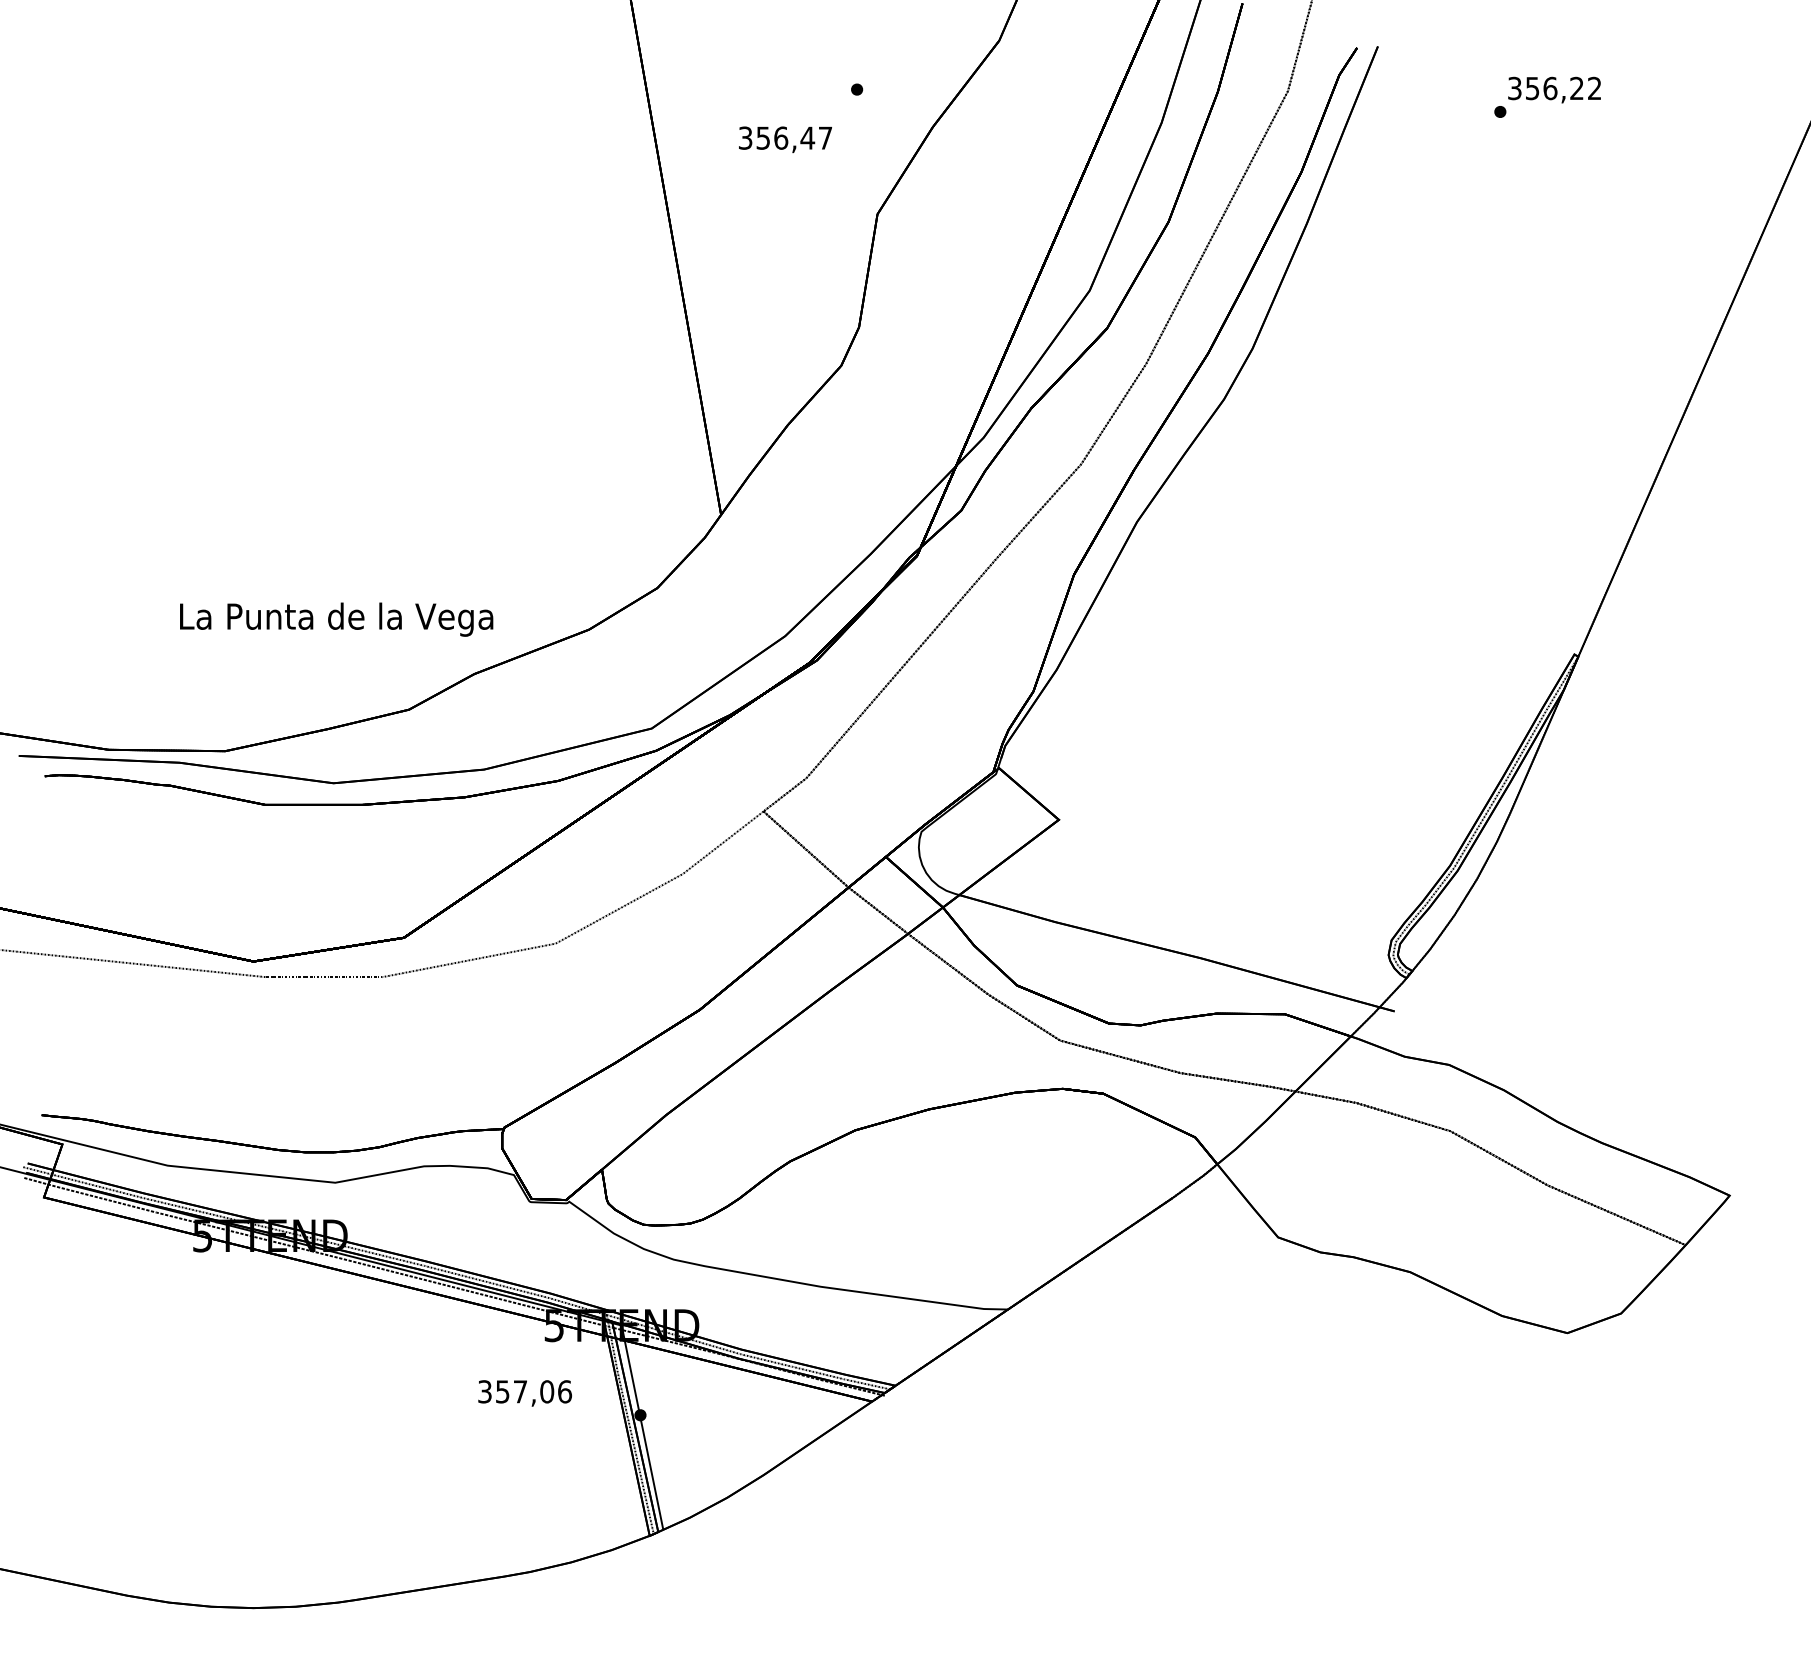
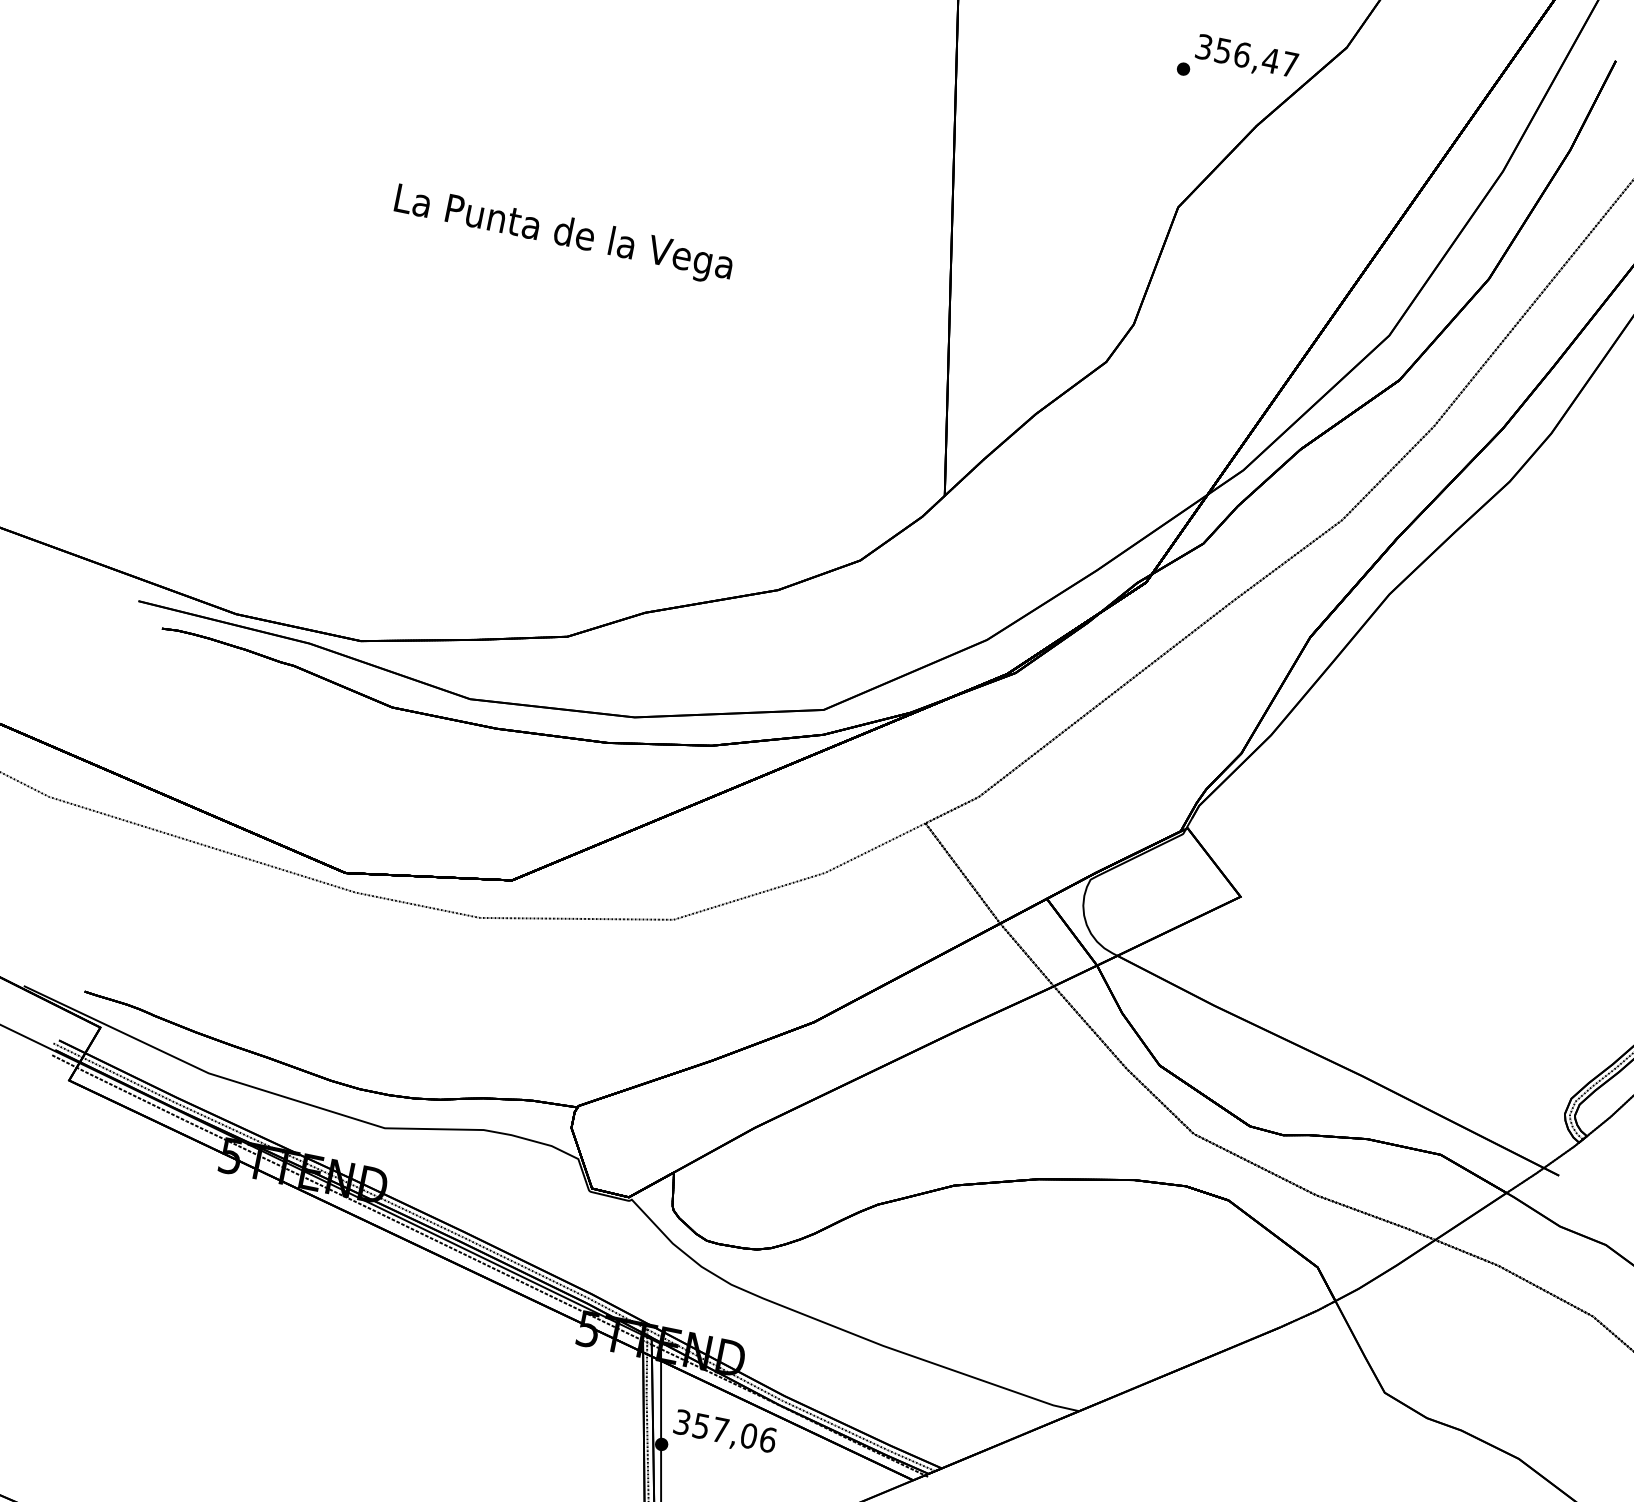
text: (785, 139) -> (1246, 57), moved
text: (336, 619) -> (563, 234), moved
text: (524, 1393) -> (724, 1432), moved

